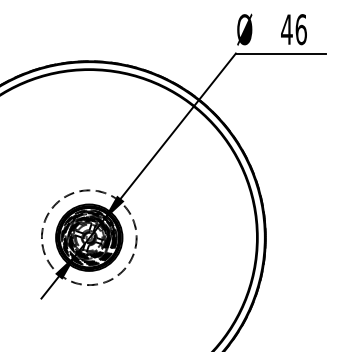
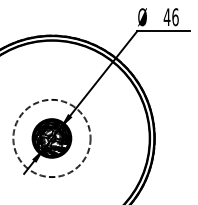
circle: (88, 237) -> (51, 138), size x1.4

